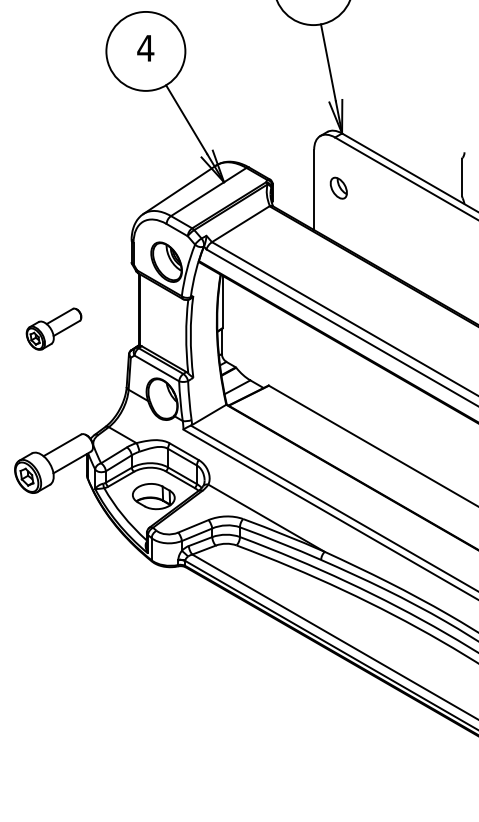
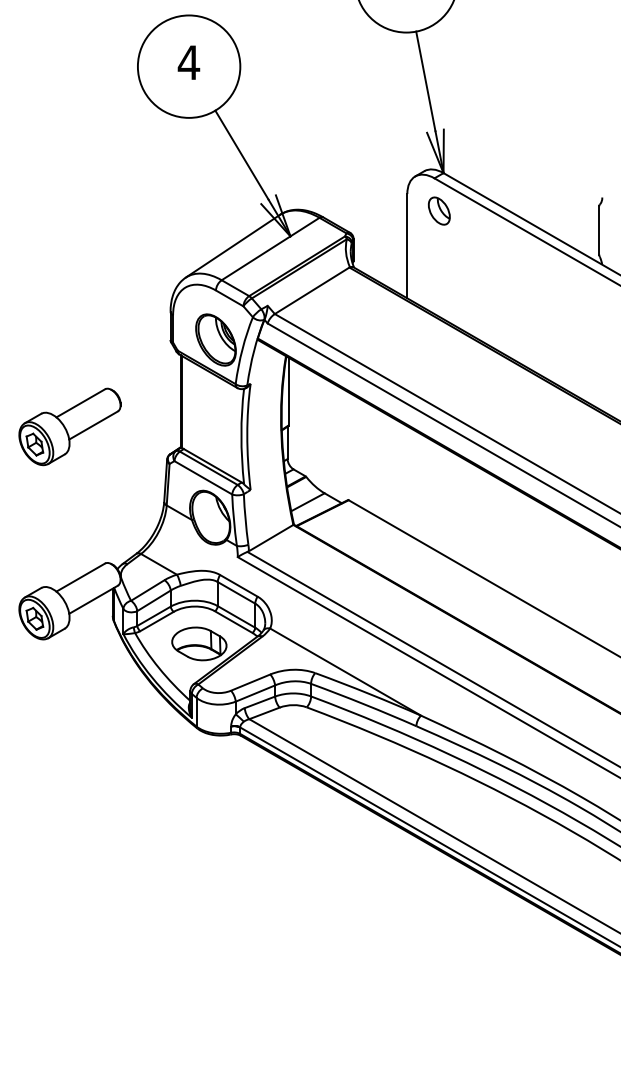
part: (338, 187) -> (438, 210), moved
part: (53, 328) -> (69, 426), size x1.43

